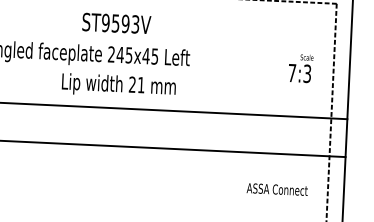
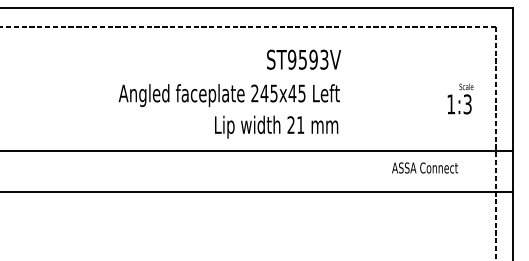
text: (116, 23) -> (303, 59), moved
text: (292, 73) -> (451, 104), 7:3 -> 1:3
text: (118, 85) -> (276, 126), moved
text: (276, 189) -> (424, 167), moved

